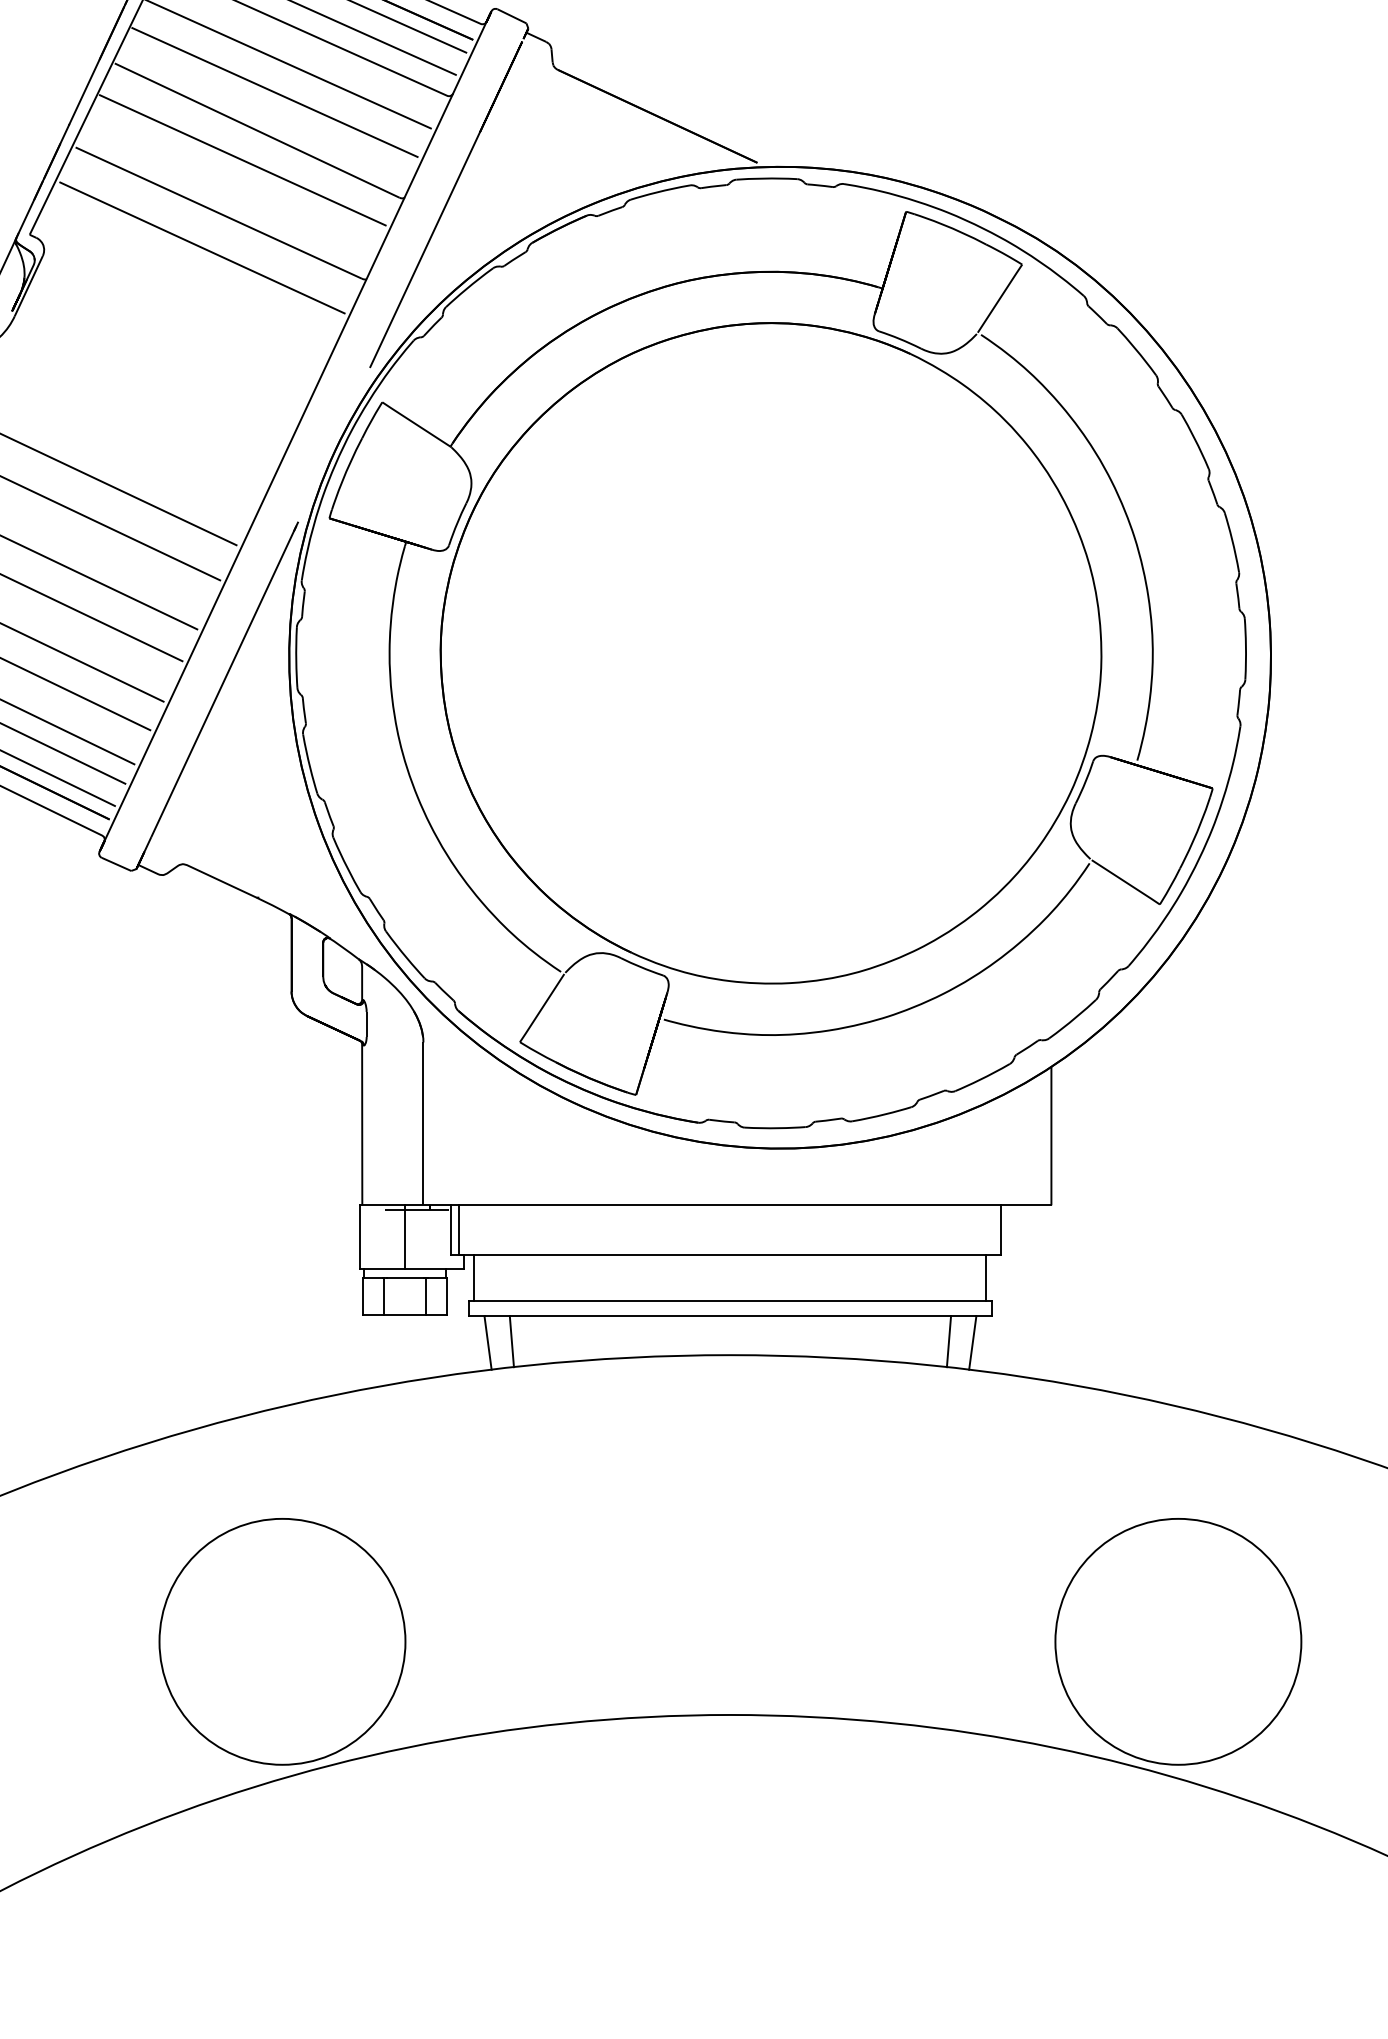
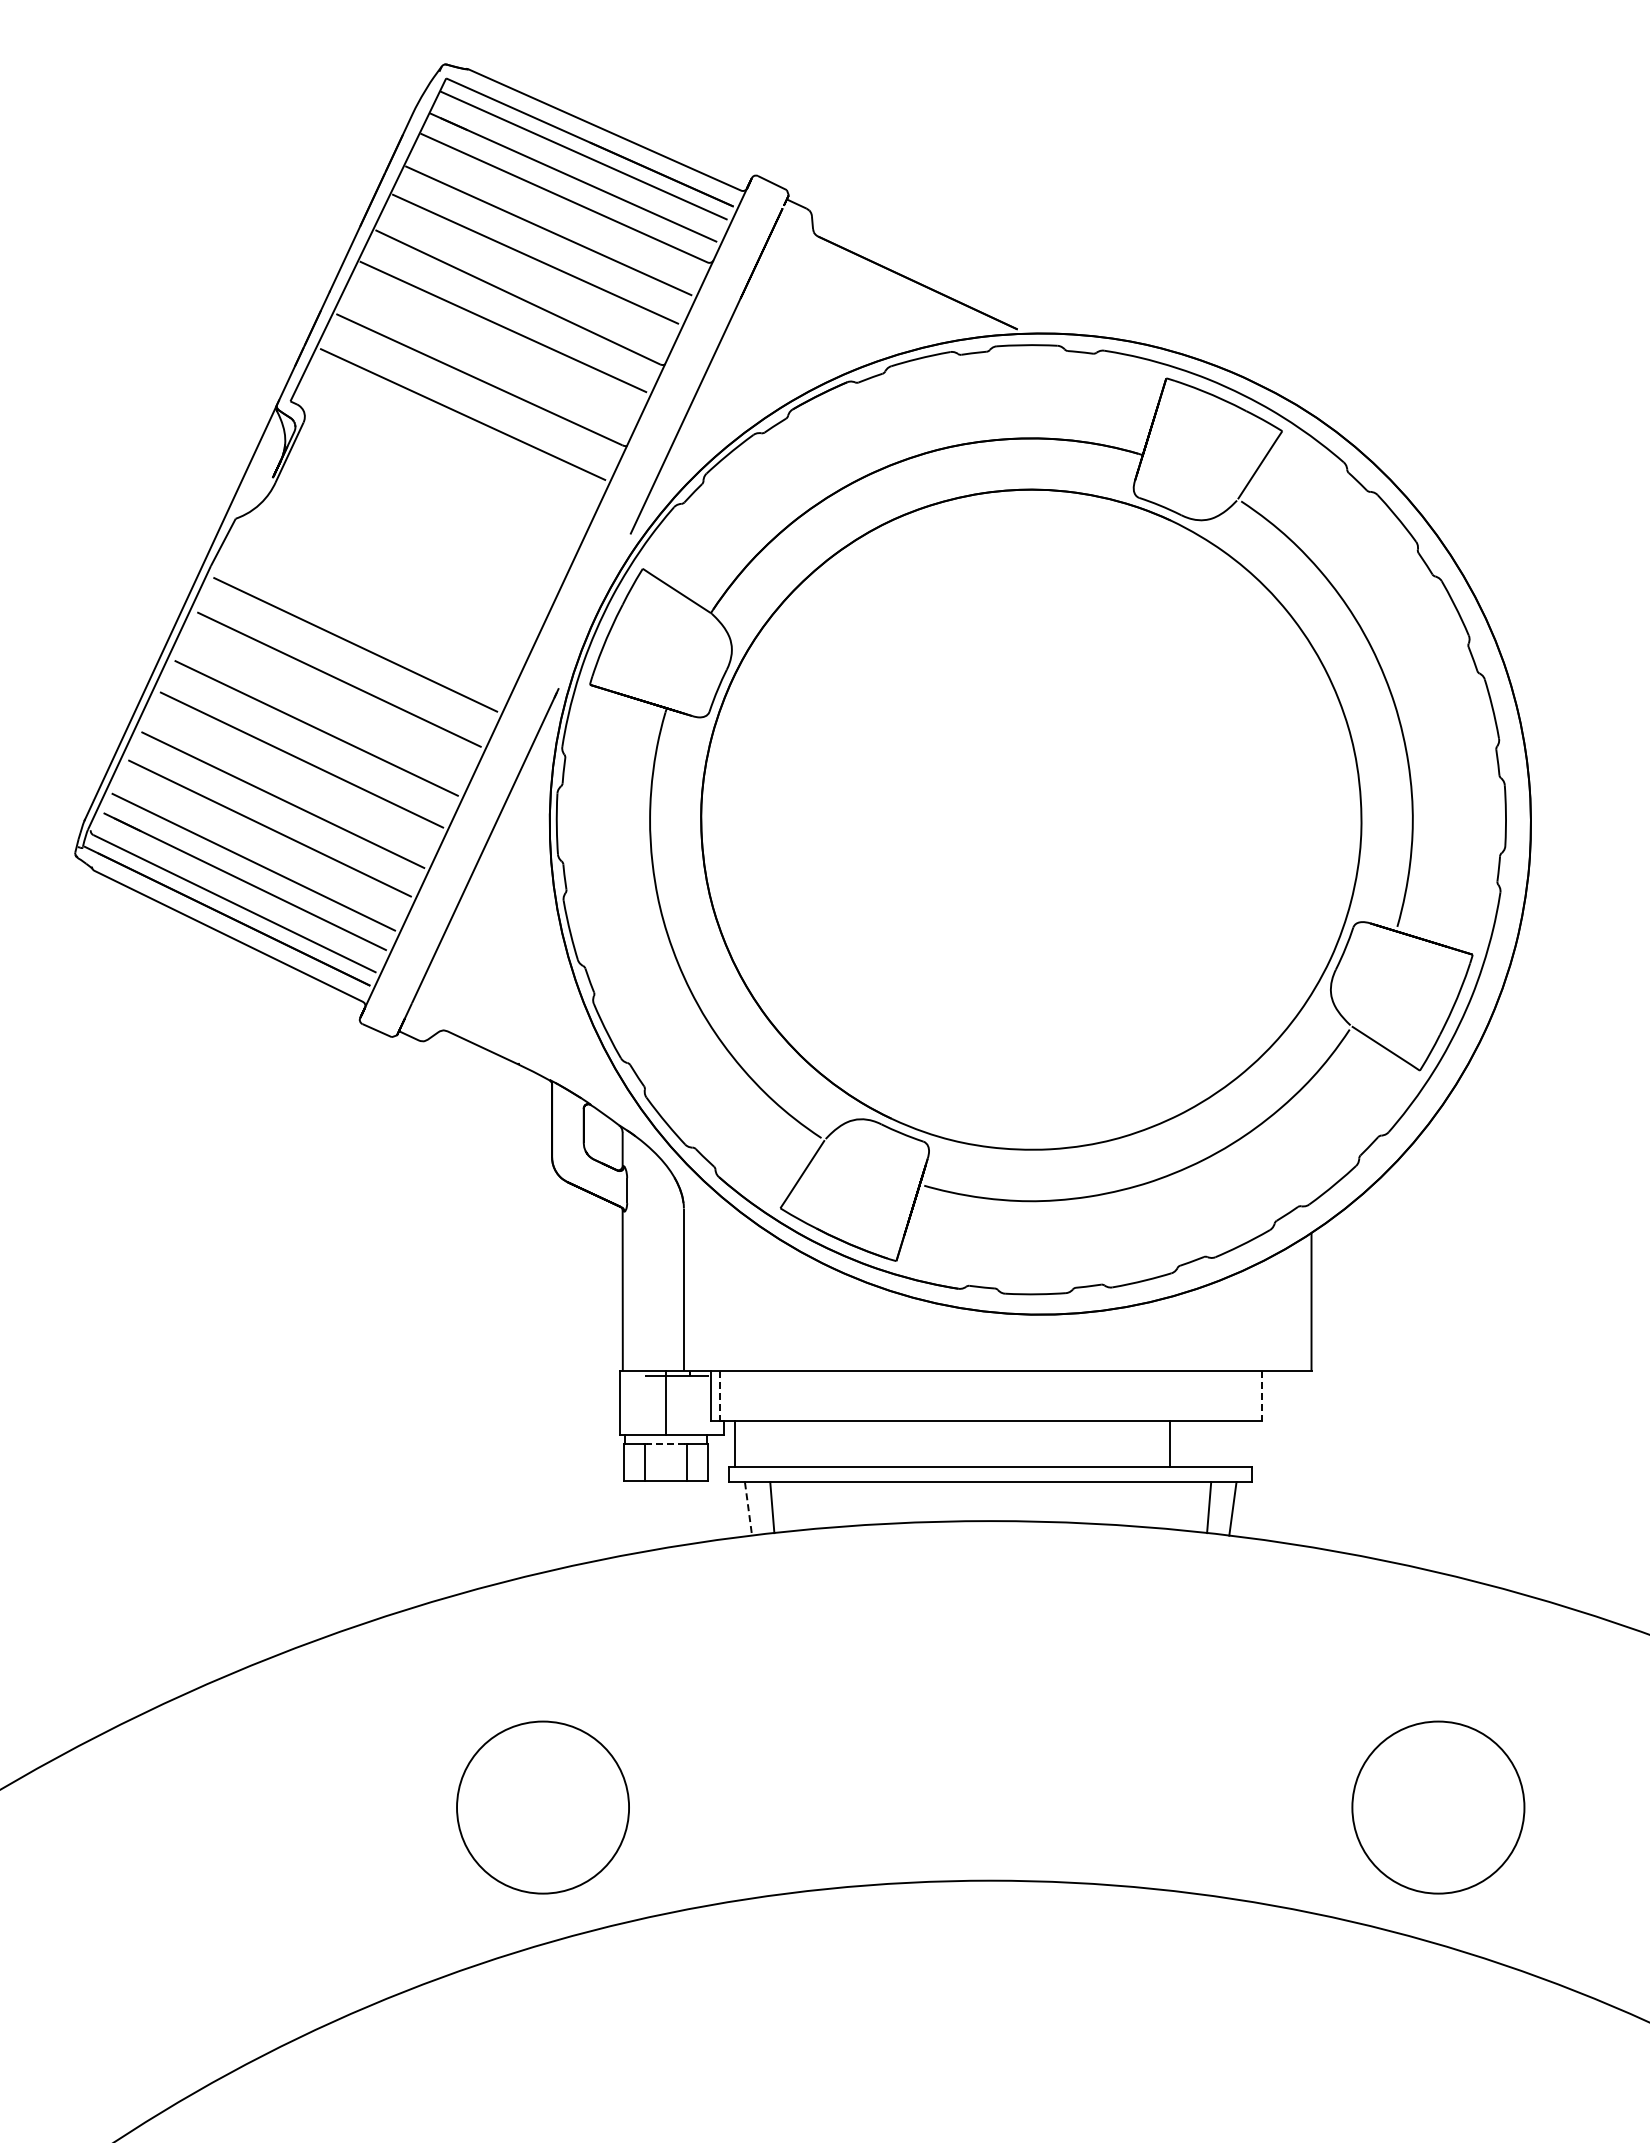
line: (459, 1230) -> (719, 1396), solid -> dashed
line: (1001, 1230) -> (1261, 1396), solid -> dashed
line: (986, 1277) -> (1169, 1443), moved
line: (405, 1278) -> (665, 1444), solid -> dashed
line: (488, 1343) -> (748, 1509), solid -> dashed
circle: (281, 1641) -> (542, 1807), size x0.7
circle: (1178, 1641) -> (1438, 1807), size x0.7

